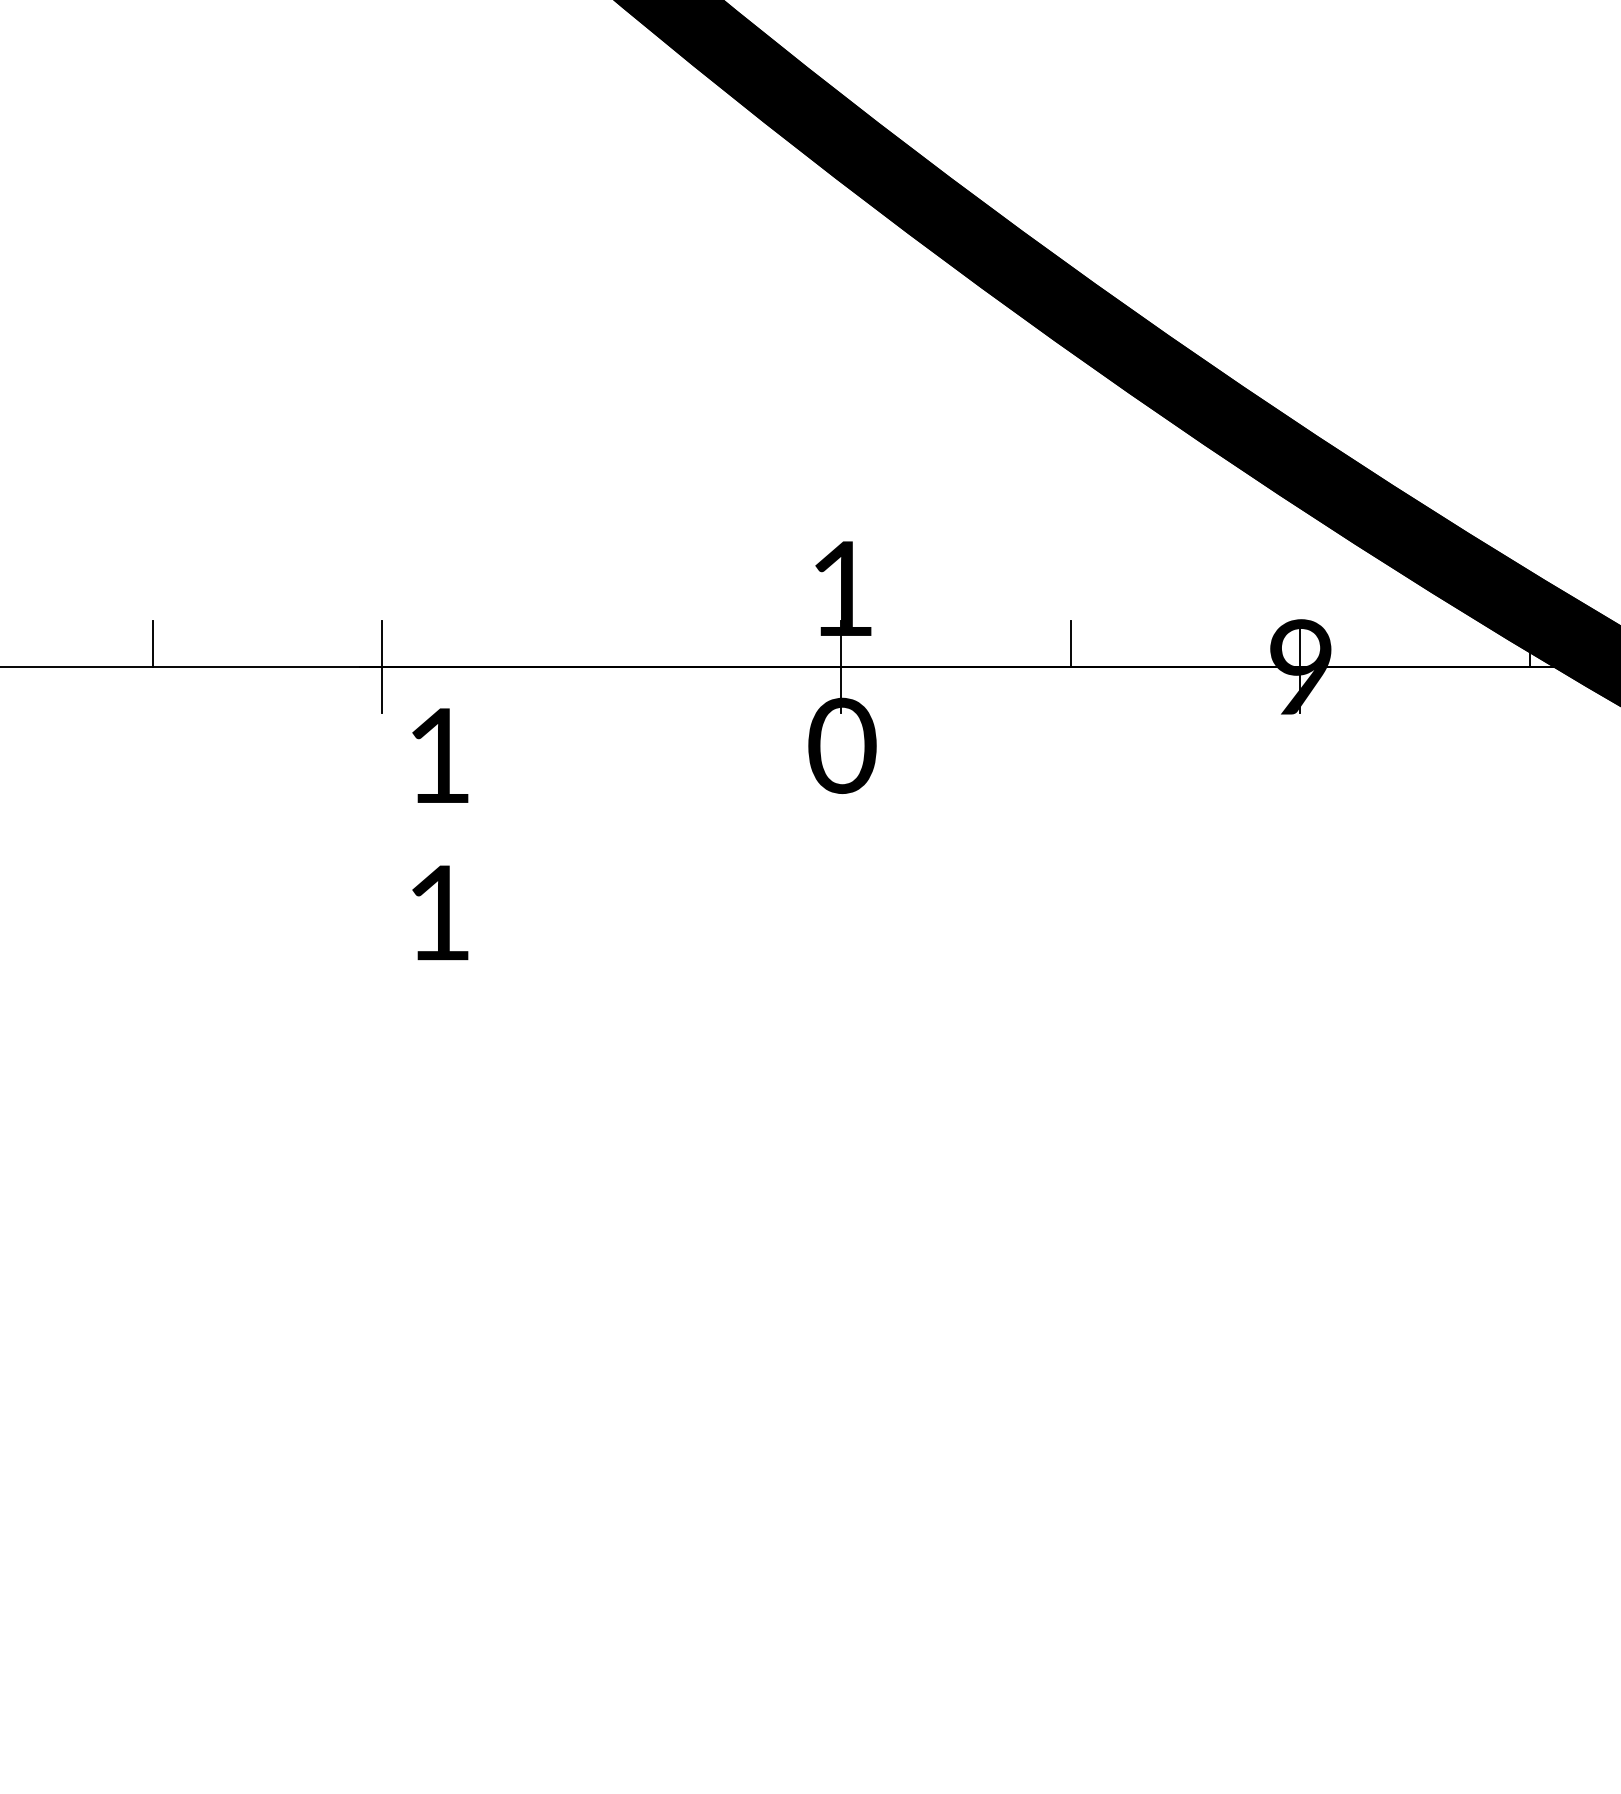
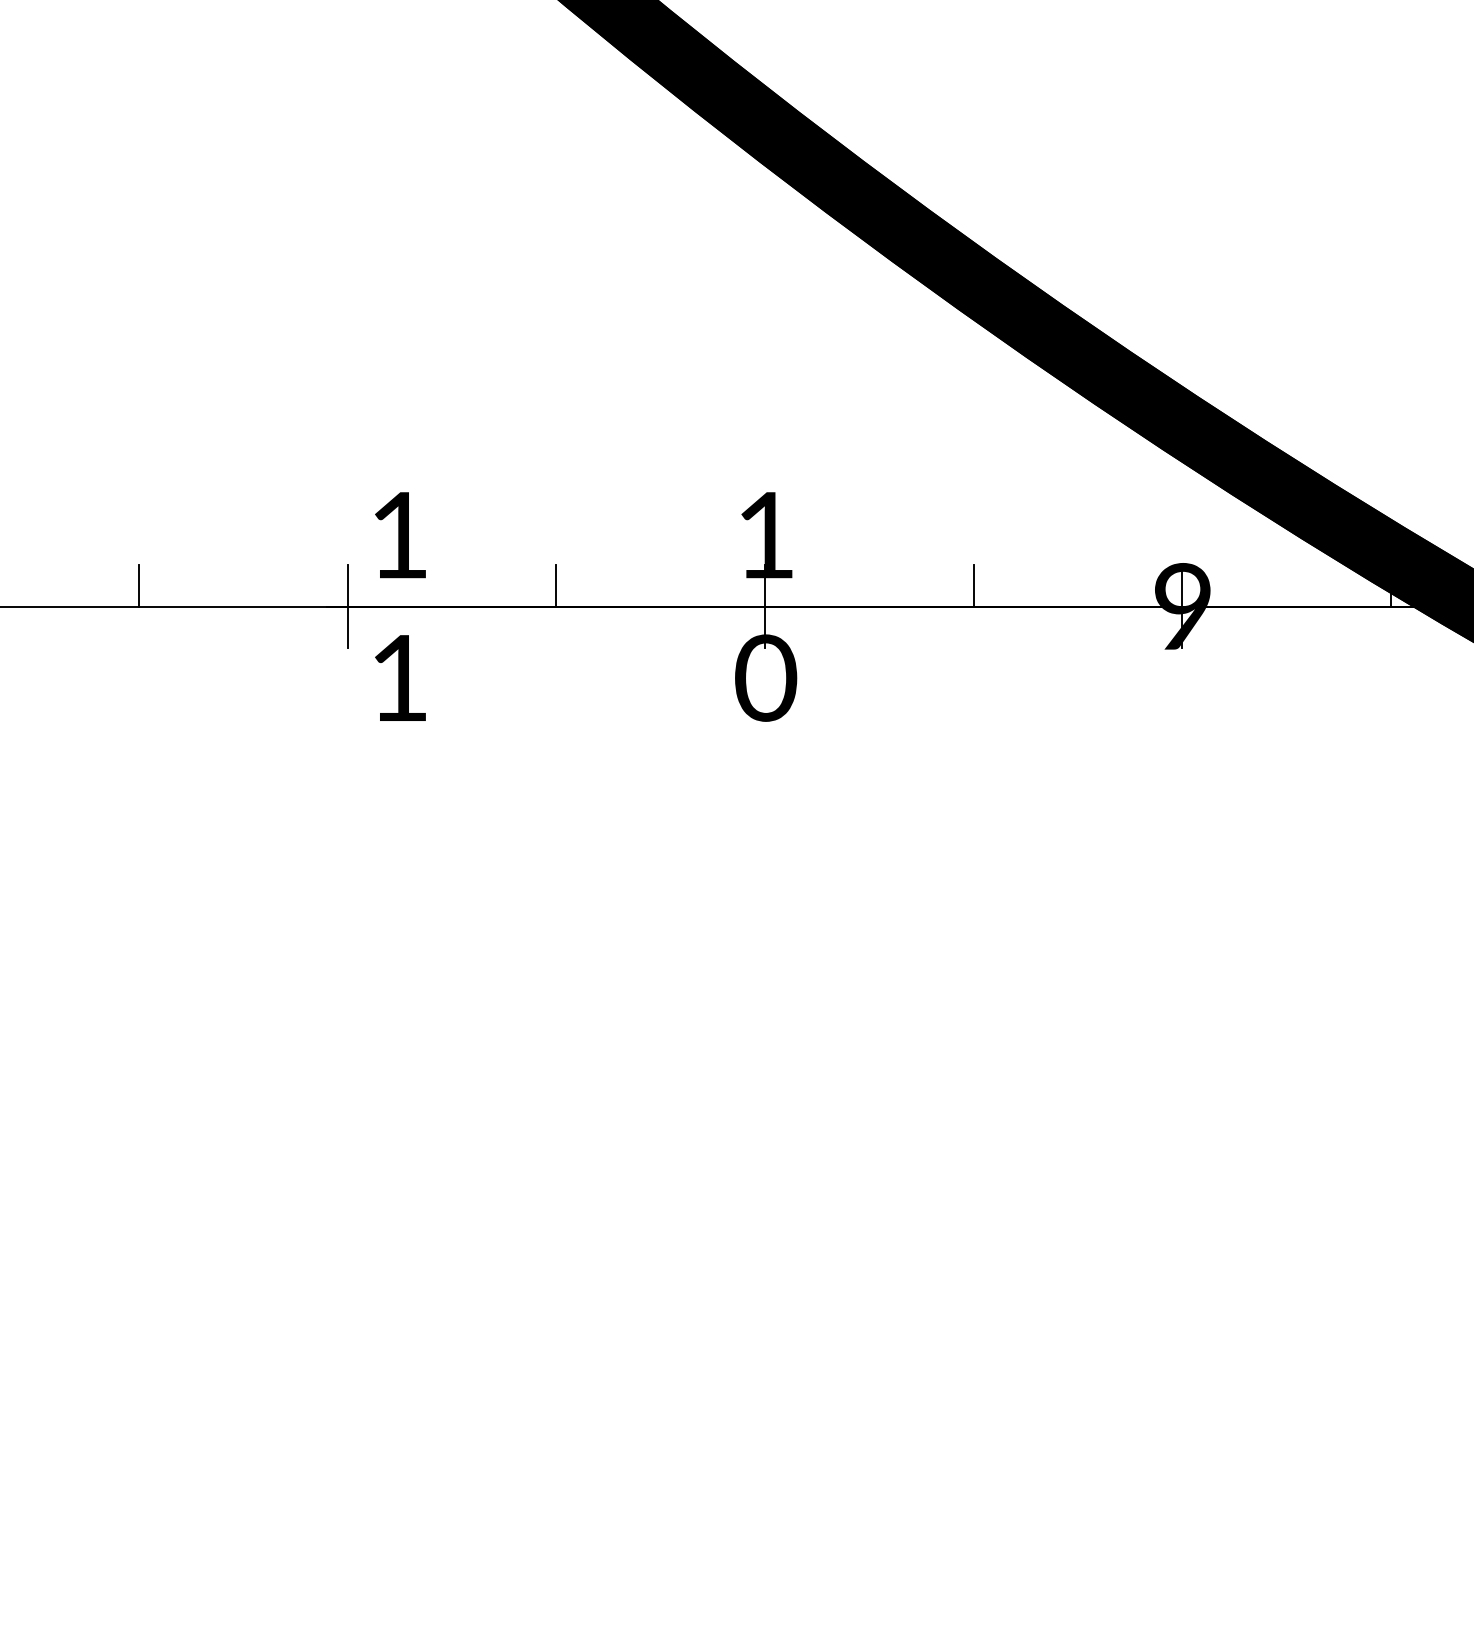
line: (611, 644) -> (556, 585), added
text: (440, 834) -> (400, 606), moved

